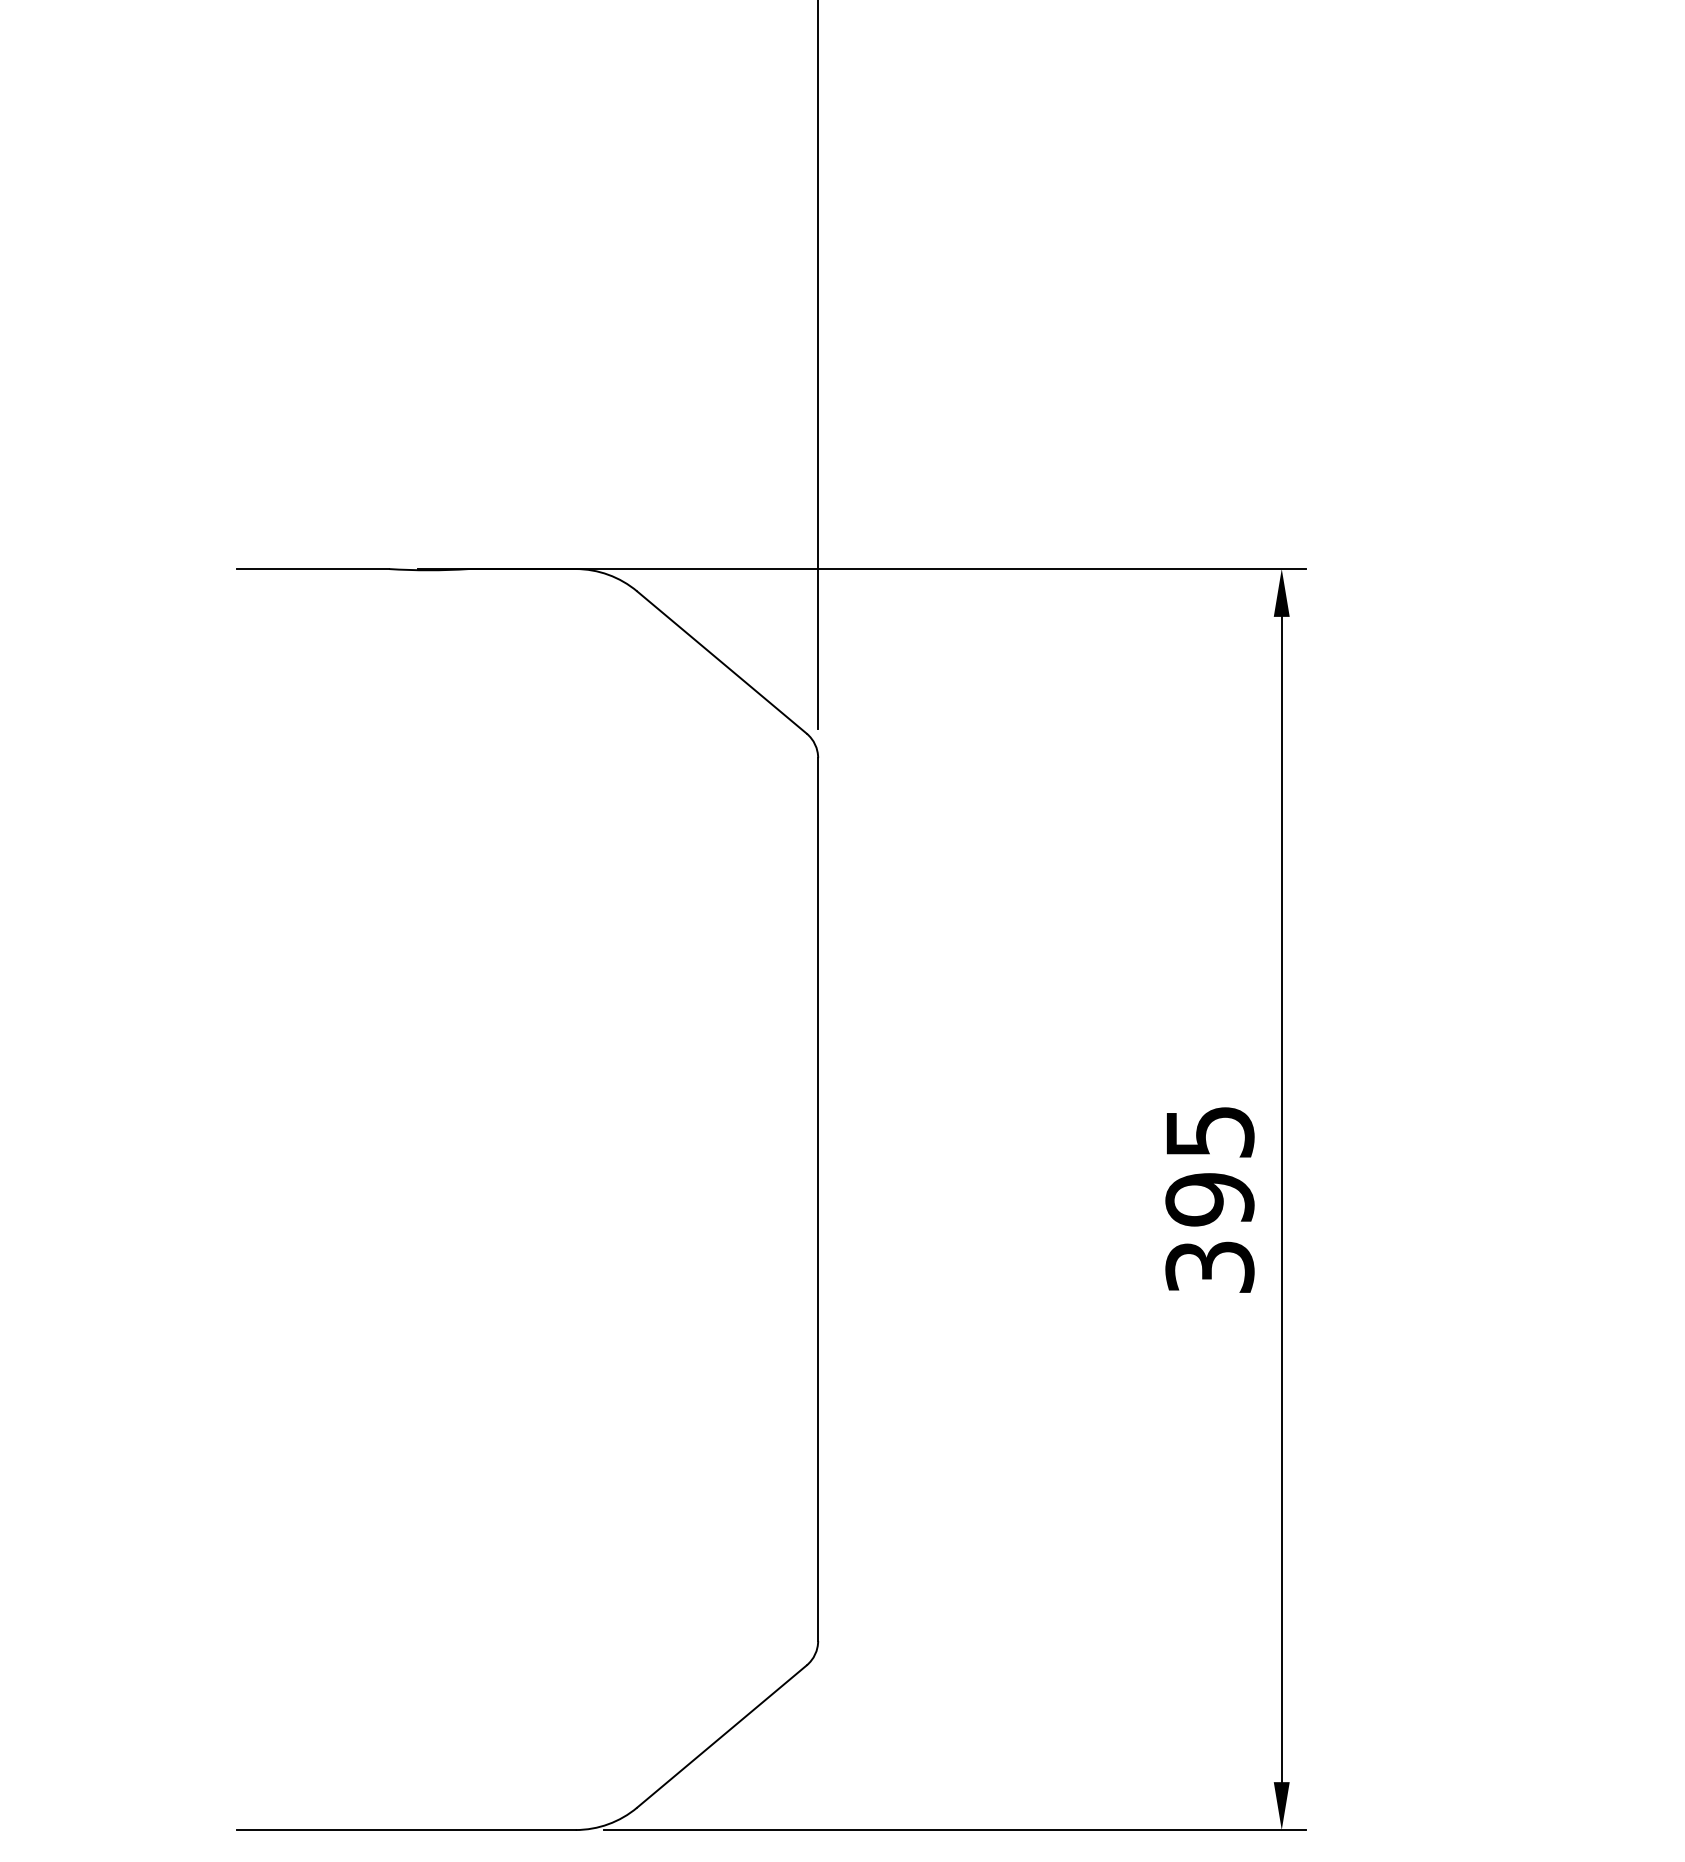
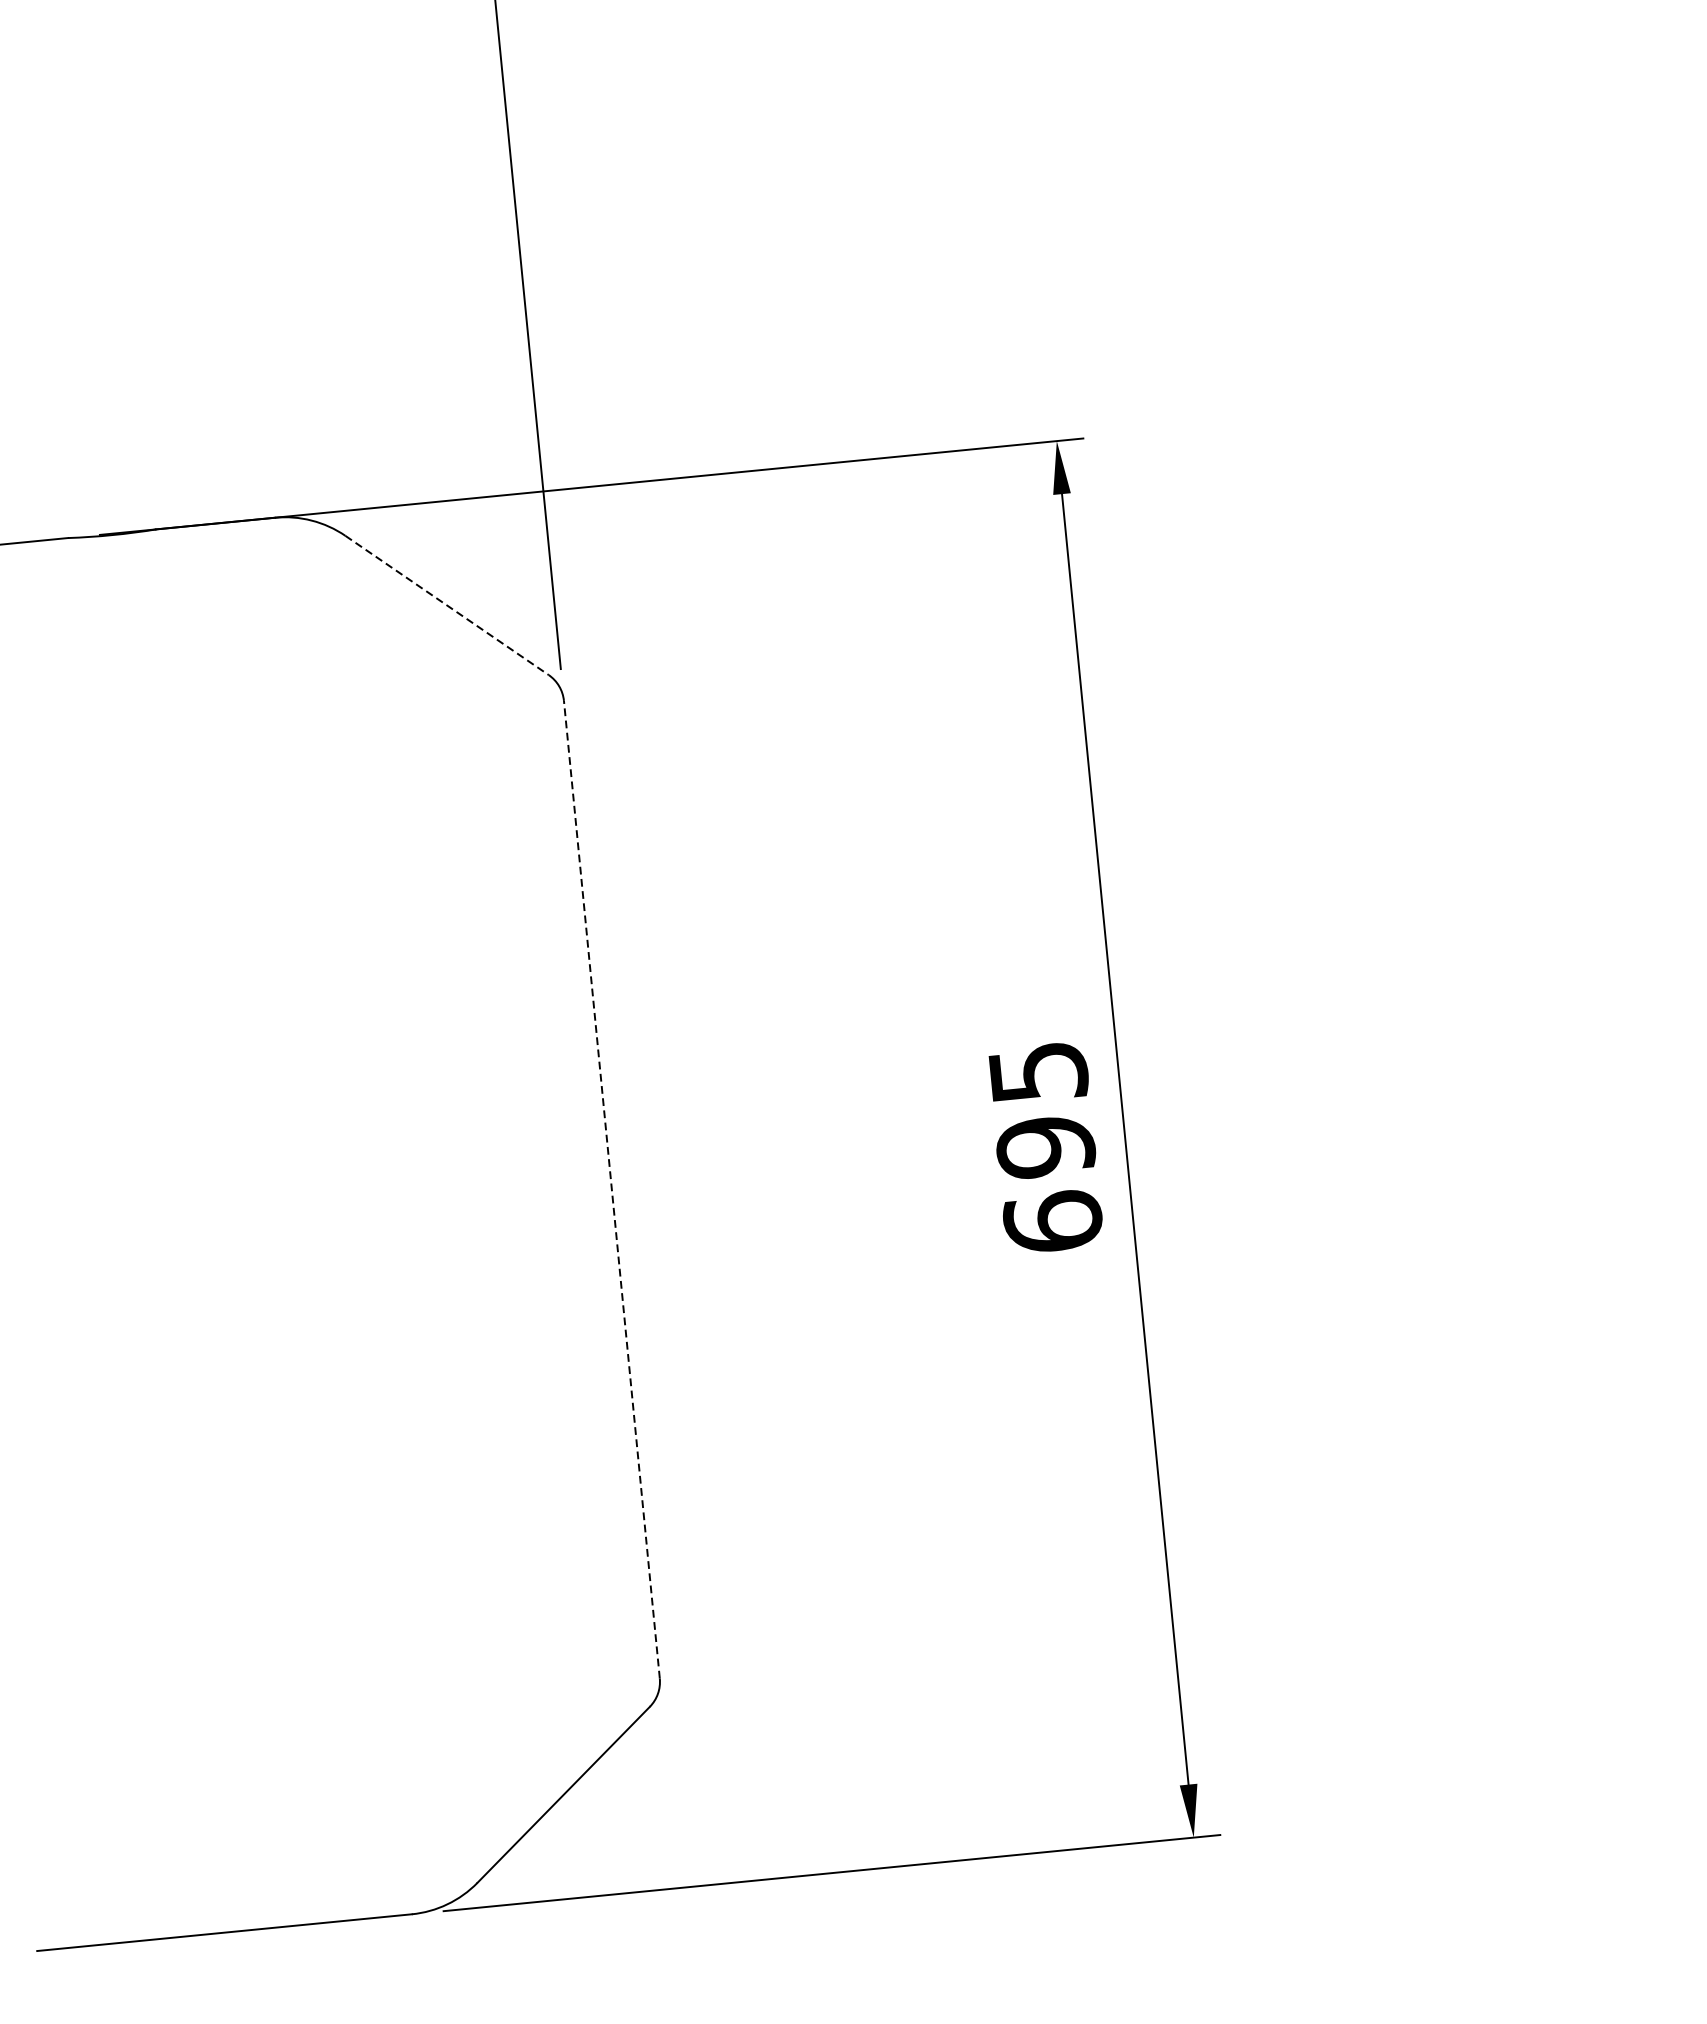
line: (722, 662) -> (447, 605), solid -> dashed
line: (818, 1199) -> (612, 1189), solid -> dashed
text: (1209, 1266) -> (1052, 1221), 395 -> 695

